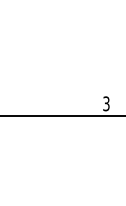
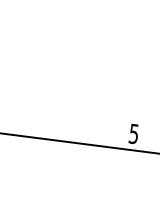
text: (106, 103) -> (134, 133), 3 -> 5

